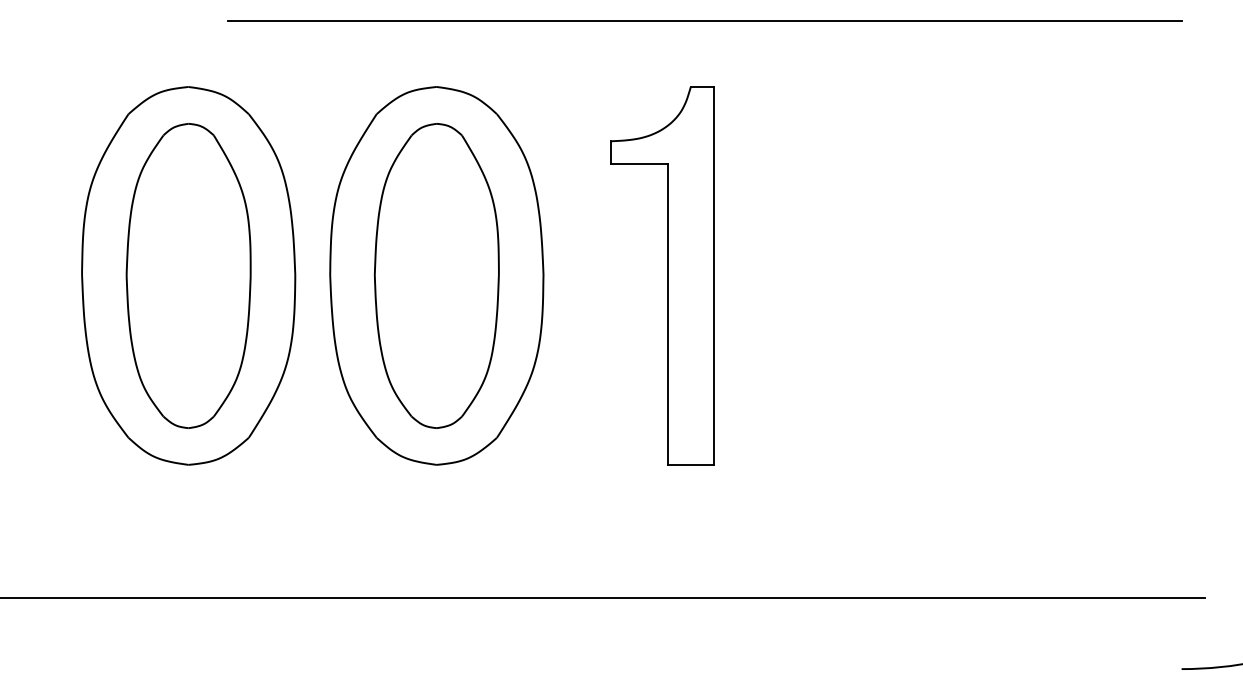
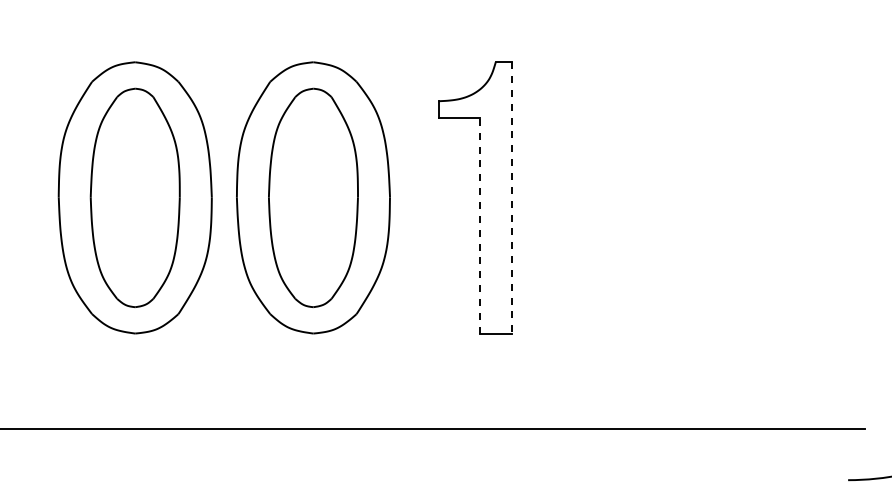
line: (704, 20) -> (505, 14), removed
line: (714, 275) -> (512, 197), solid -> dashed
line: (668, 314) -> (479, 225), solid -> dashed

